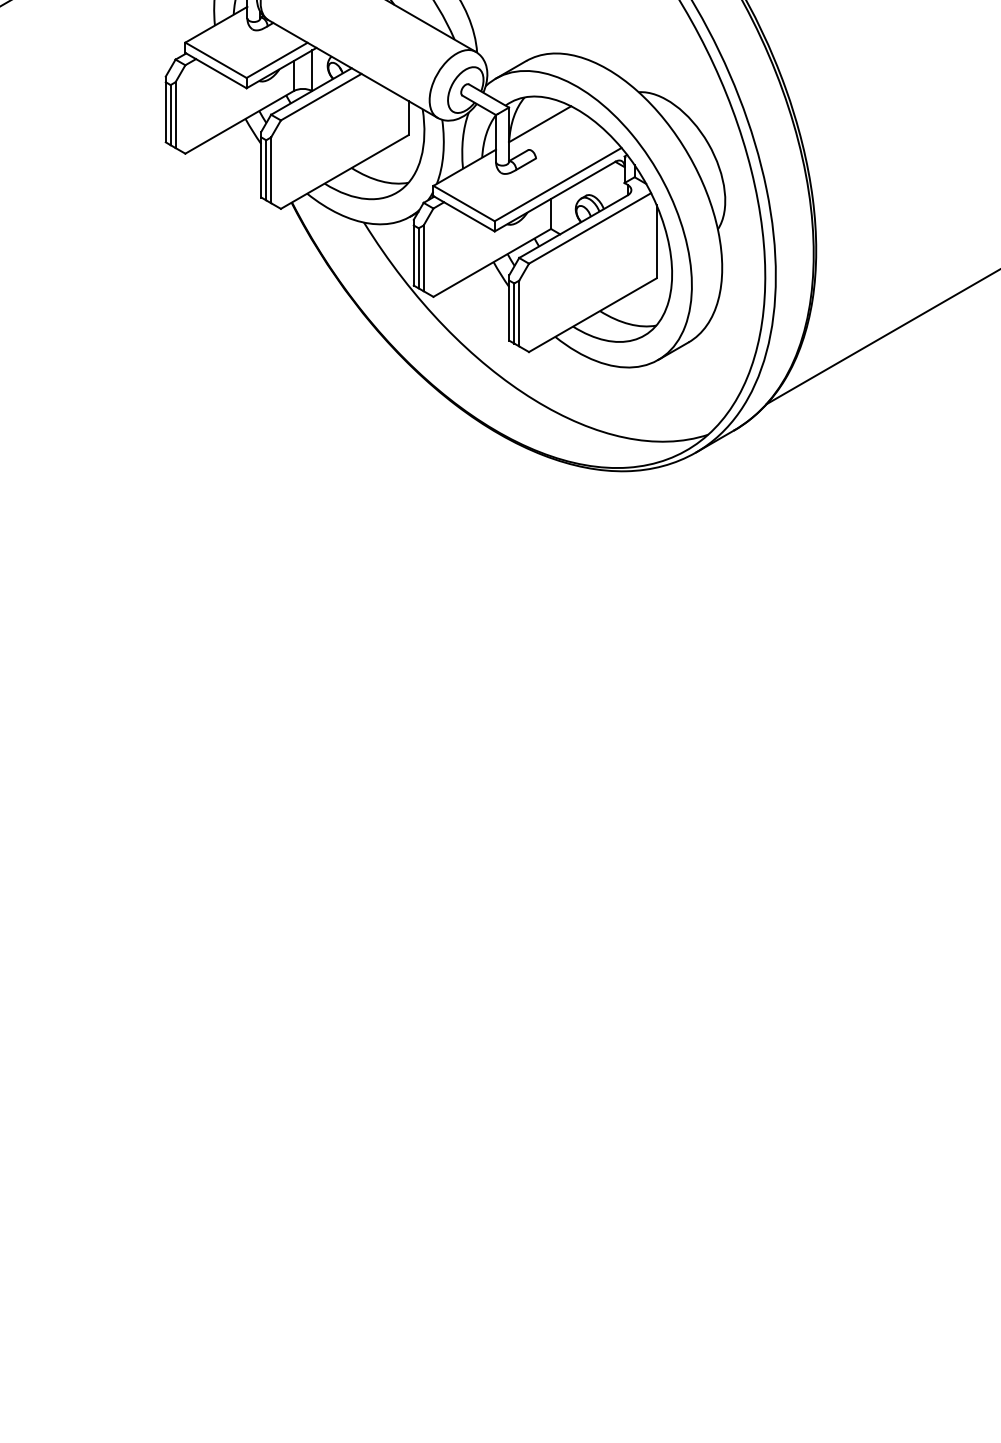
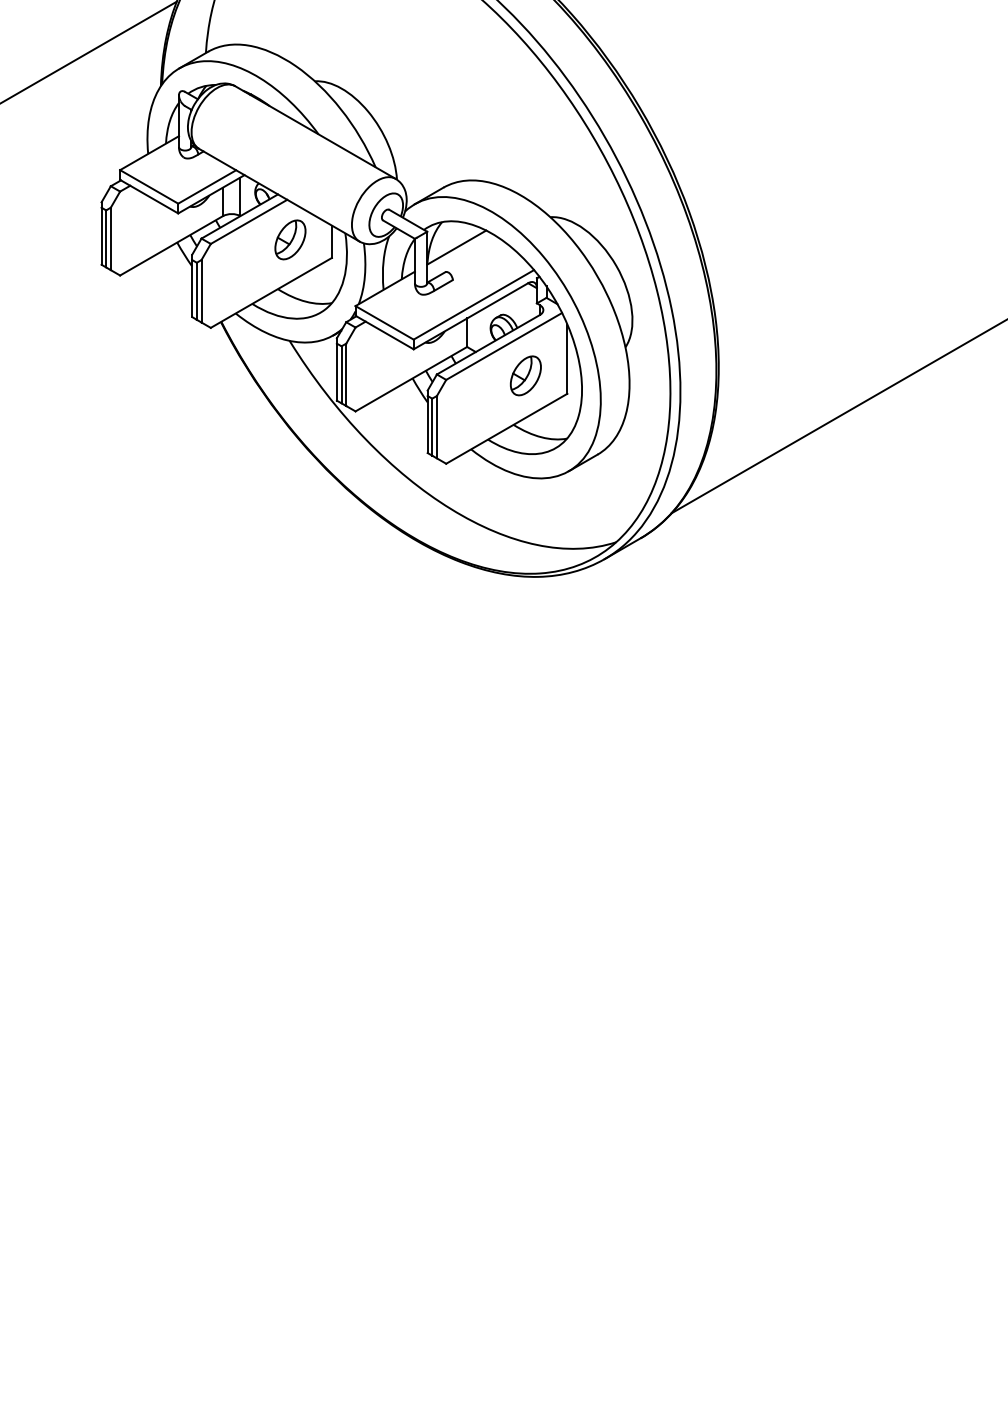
part: (364, 115) -> (290, 239), added
part: (612, 259) -> (525, 375), added

